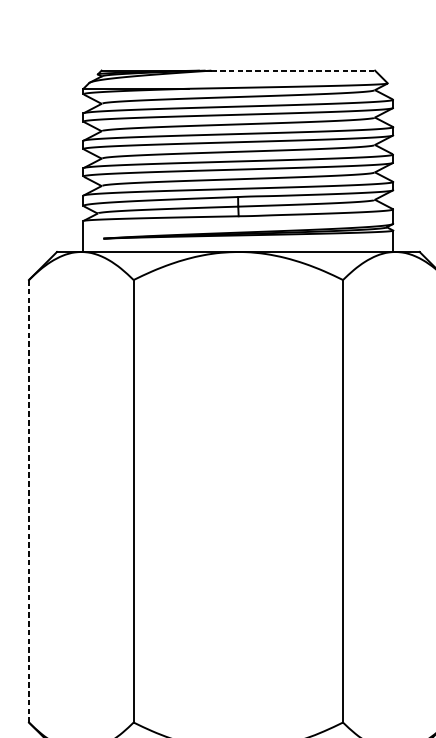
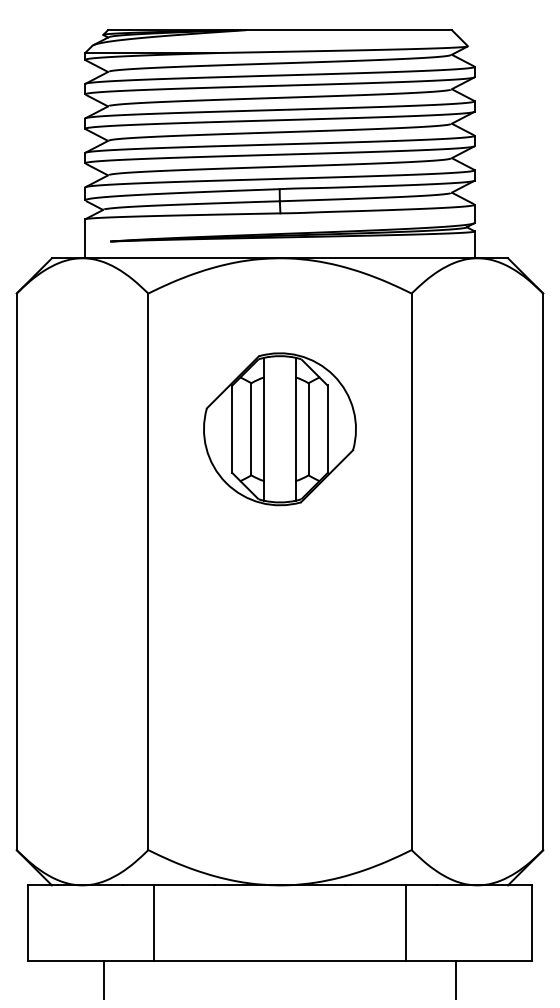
line: (292, 70) -> (348, 30), dashed -> solid
part: (237, 388) -> (279, 429), added
line: (28, 501) -> (16, 572), dashed -> solid

